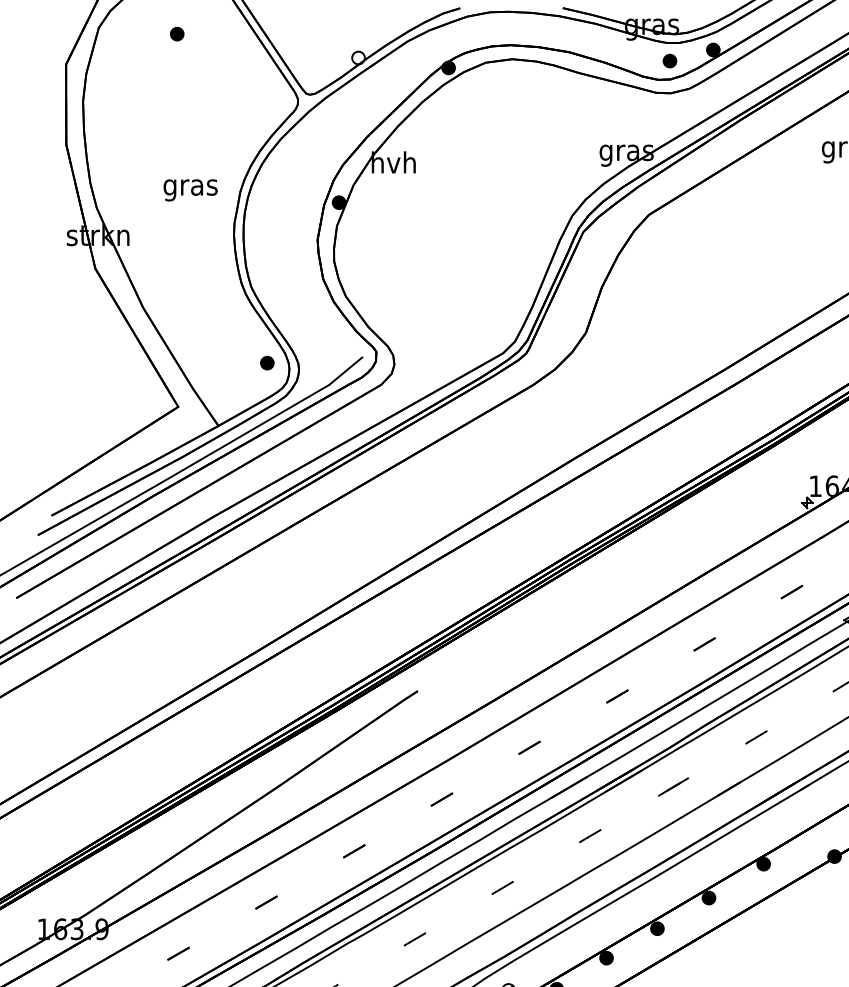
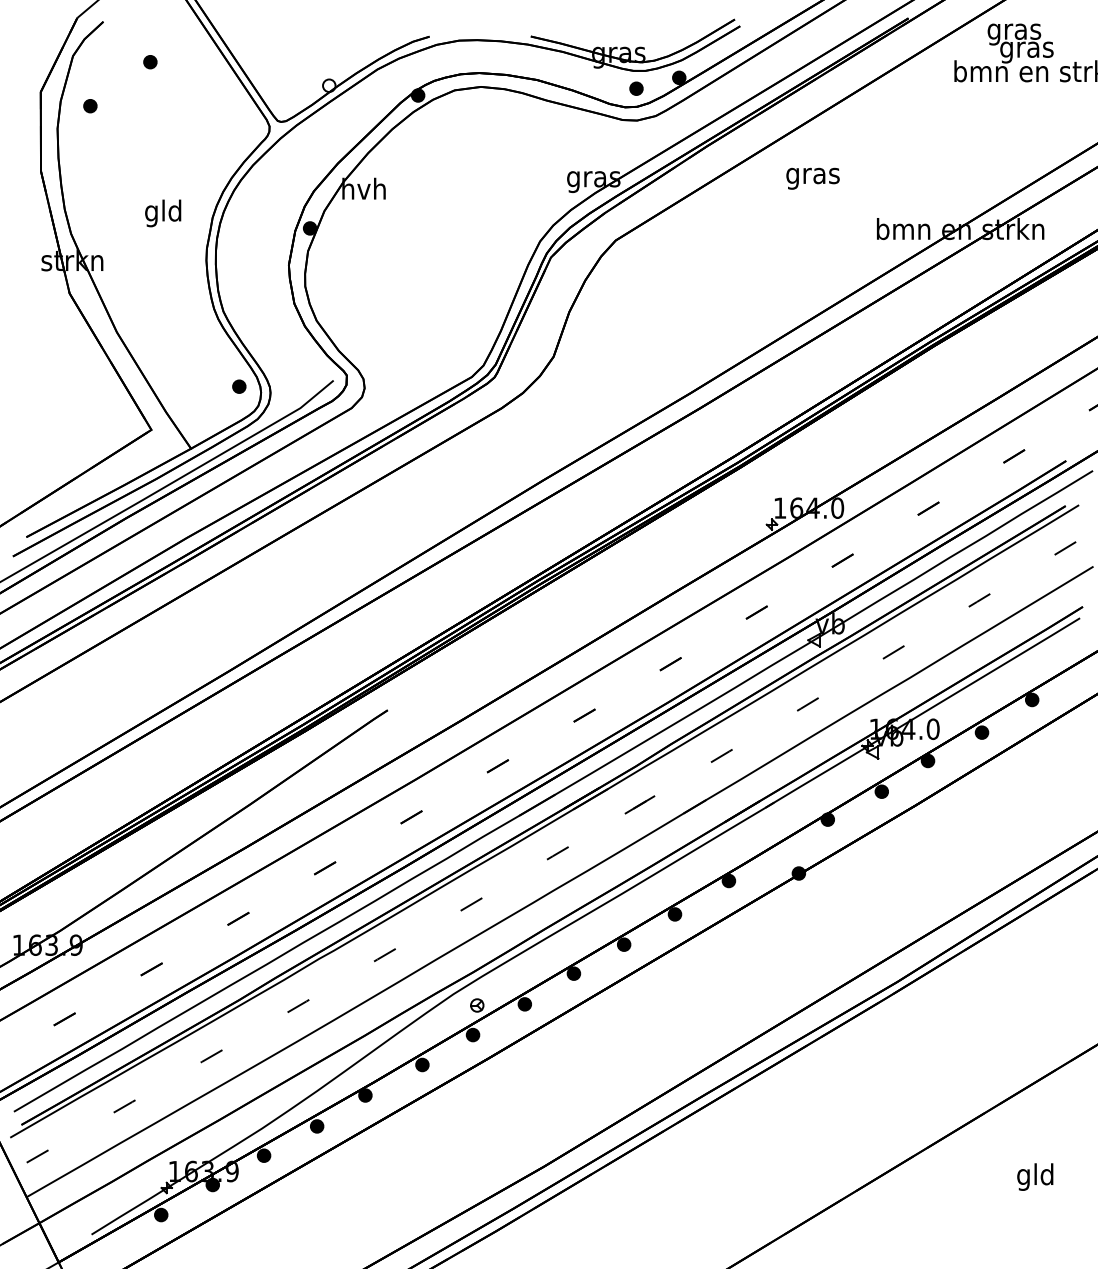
part: (116, 79) -> (90, 106), added
text: (190, 187) -> (163, 213), gras -> gld

